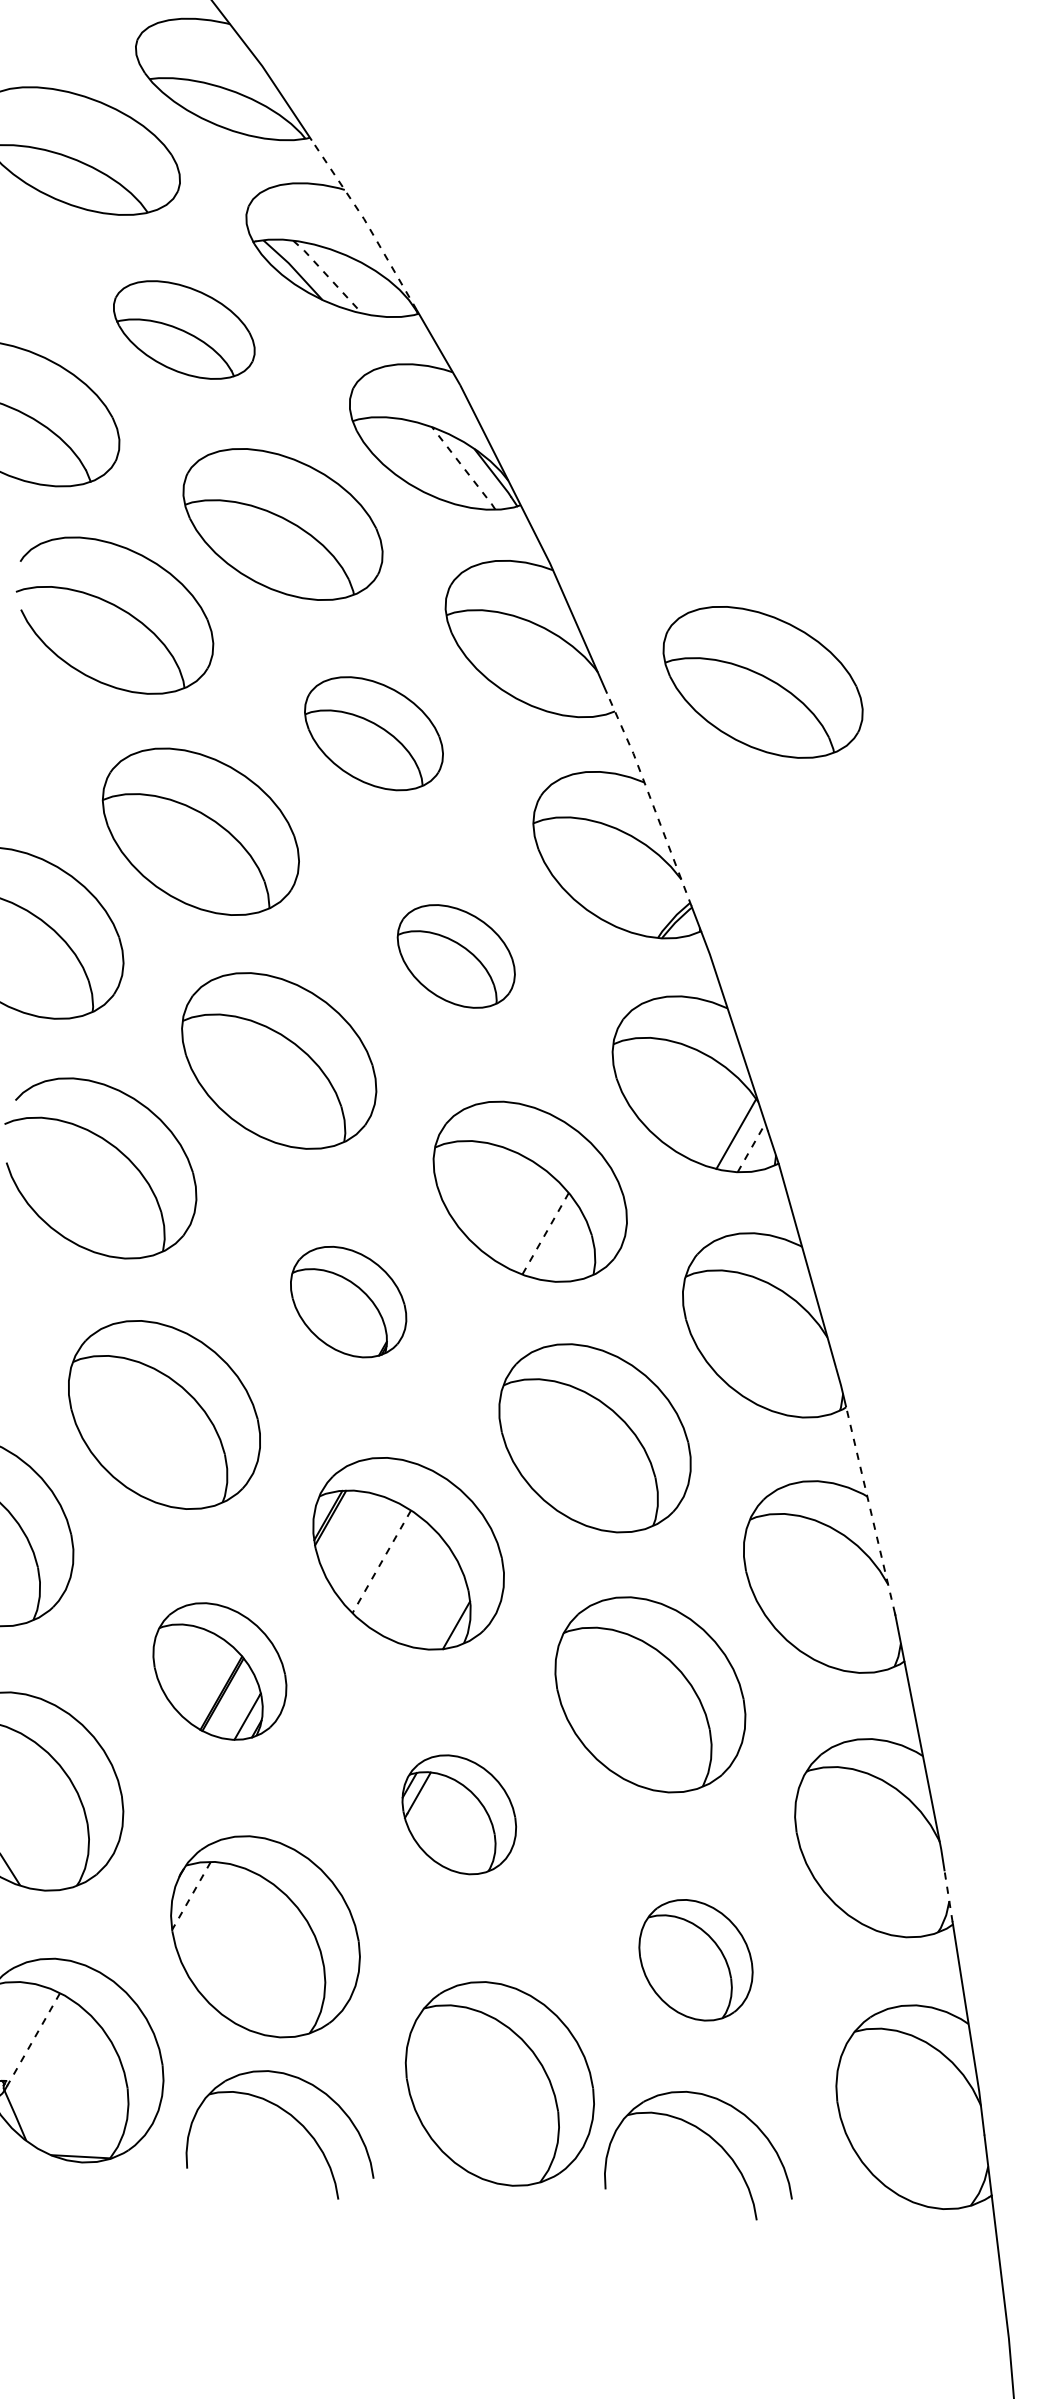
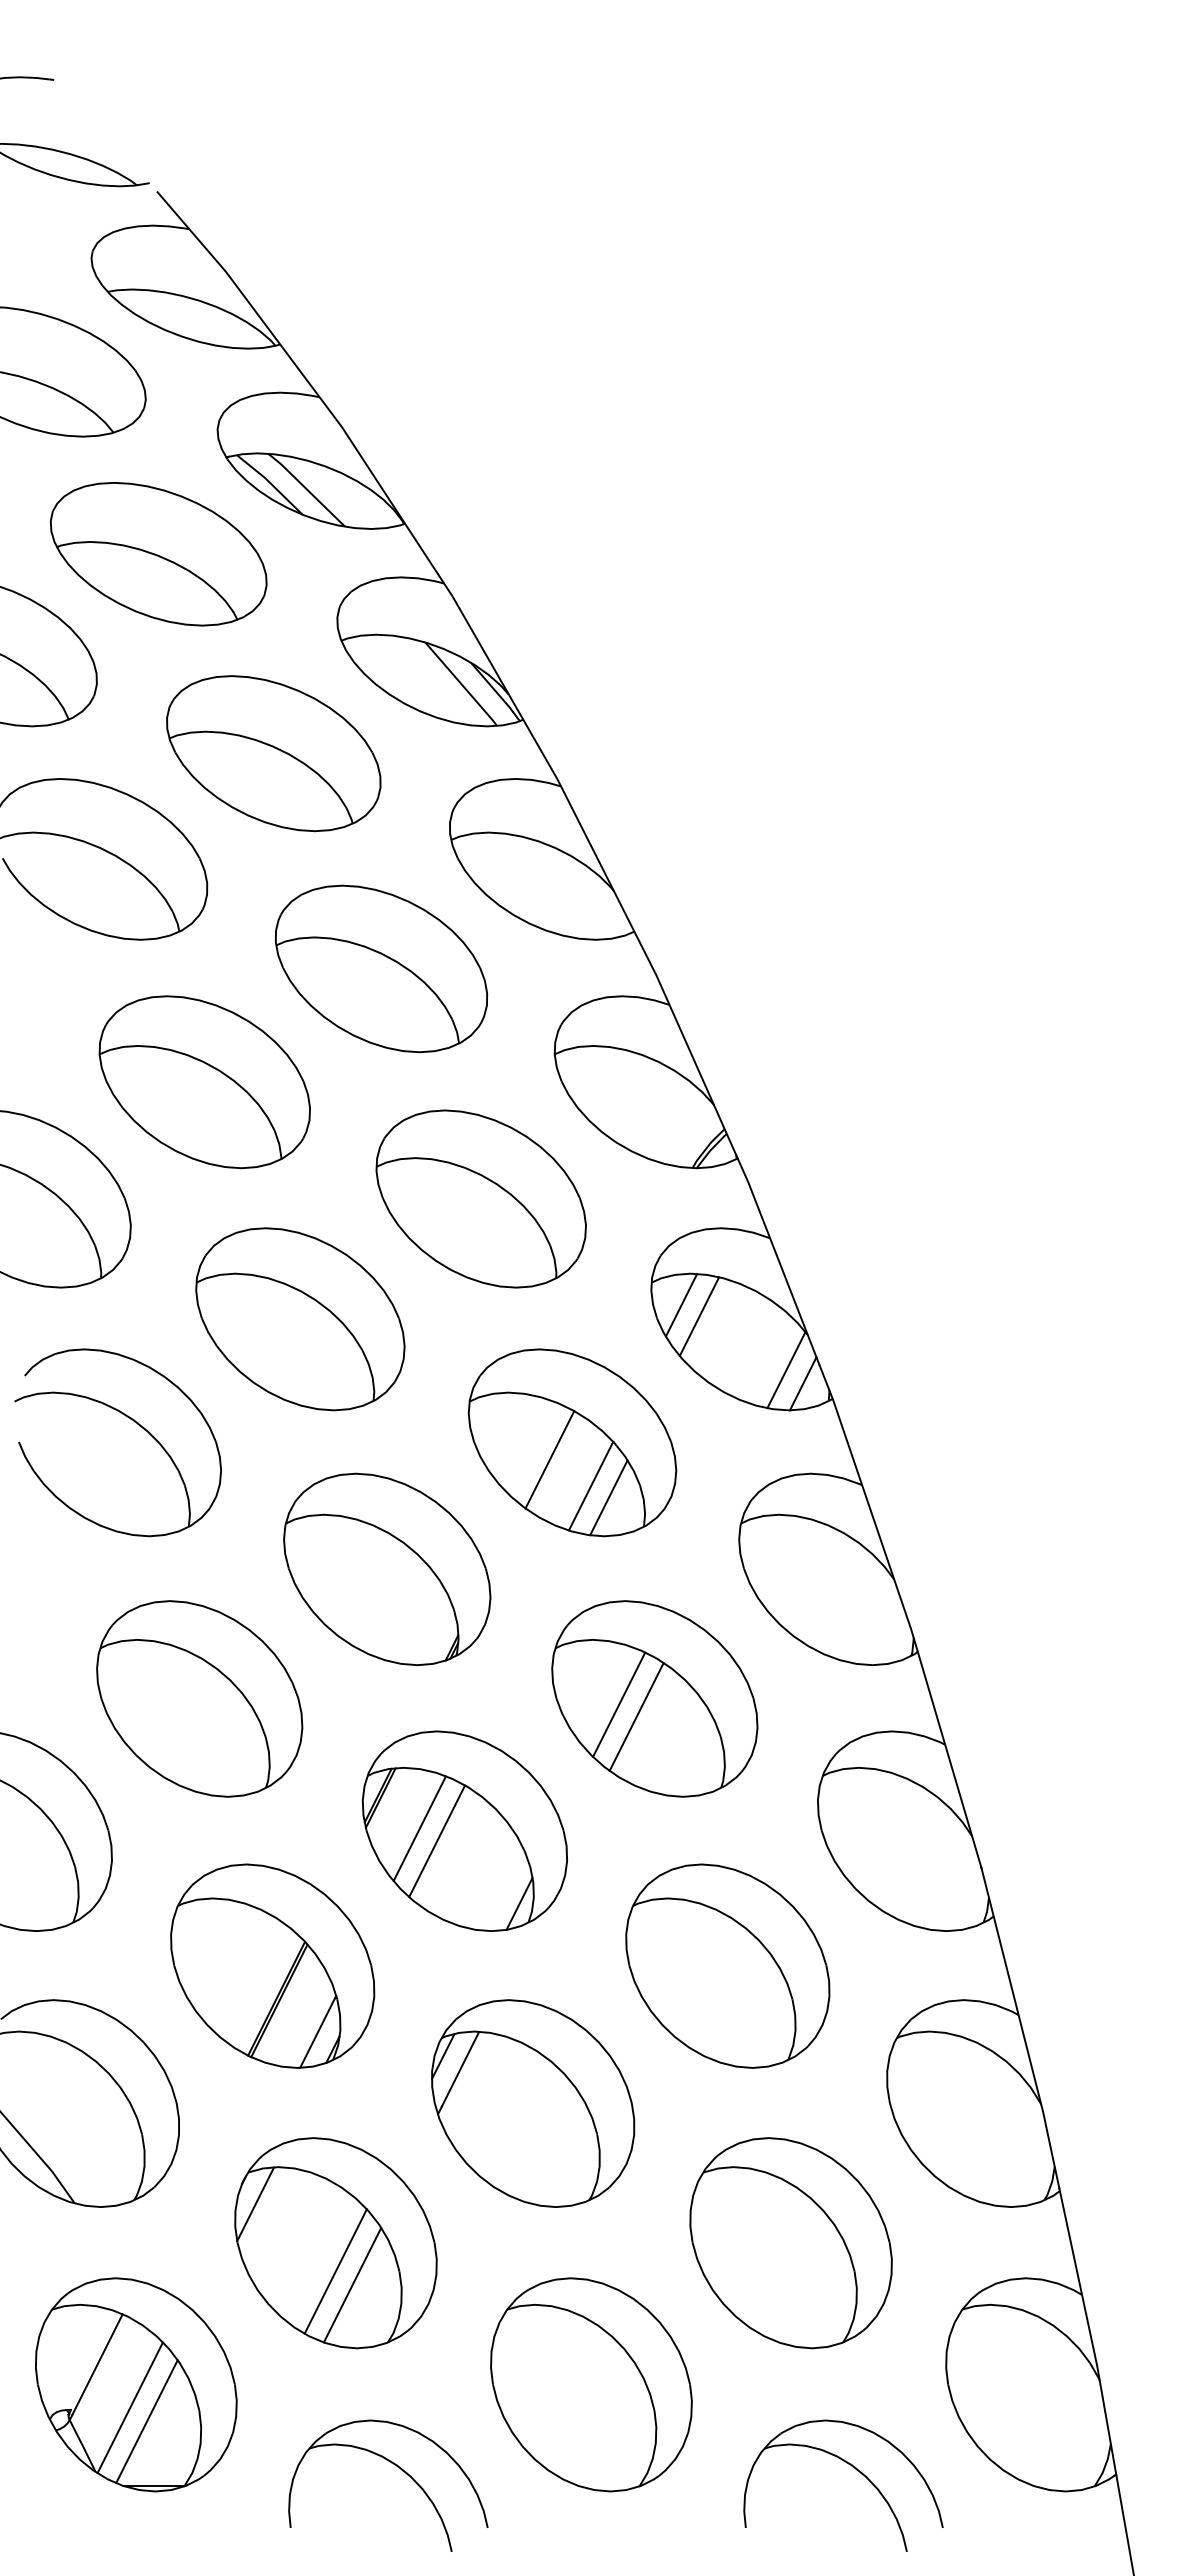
line: (366, 223) -> (344, 431), dashed -> solid
line: (327, 276) -> (306, 489), dashed -> solid
part: (184, 330) -> (158, 554), size x1.43
line: (464, 468) -> (461, 684), dashed -> solid
part: (762, 682) -> (788, 892), removed
part: (373, 733) -> (381, 968), size x1.43
line: (650, 798) -> (676, 1021), dashed -> solid
part: (455, 955) -> (480, 1198), size x1.67
line: (640, 1067) -> (681, 1305), added
line: (656, 1078) -> (699, 1316), added
line: (751, 1147) -> (803, 1383), dashed -> solid
line: (507, 1206) -> (549, 1459), added
line: (545, 1234) -> (591, 1486), dashed -> solid
line: (561, 1245) -> (608, 1497), added
part: (348, 1302) -> (387, 1569), size x1.67
line: (561, 1441) -> (619, 1704), added
line: (576, 1453) -> (636, 1716), added
line: (870, 1510) -> (949, 1759), dashed -> solid
line: (365, 1548) -> (419, 1828), added
line: (381, 1561) -> (436, 1841), dashed -> solid
part: (219, 1670) -> (272, 1965), size x1.43
part: (459, 1814) -> (533, 2103), size x1.67
line: (191, 1896) -> (255, 2204), dashed -> solid
line: (948, 1896) -> (1053, 2161), dashed -> solid
part: (695, 1960) -> (790, 2243), size x1.67
line: (263, 1963) -> (335, 2271), added
line: (278, 1976) -> (352, 2284), added
line: (33, 2040) -> (97, 2365), dashed -> solid
line: (61, 2081) -> (129, 2407), added
line: (77, 2095) -> (146, 2421), added
part: (295, 2120) -> (402, 2471), moved
part: (714, 2141) -> (857, 2471), moved

